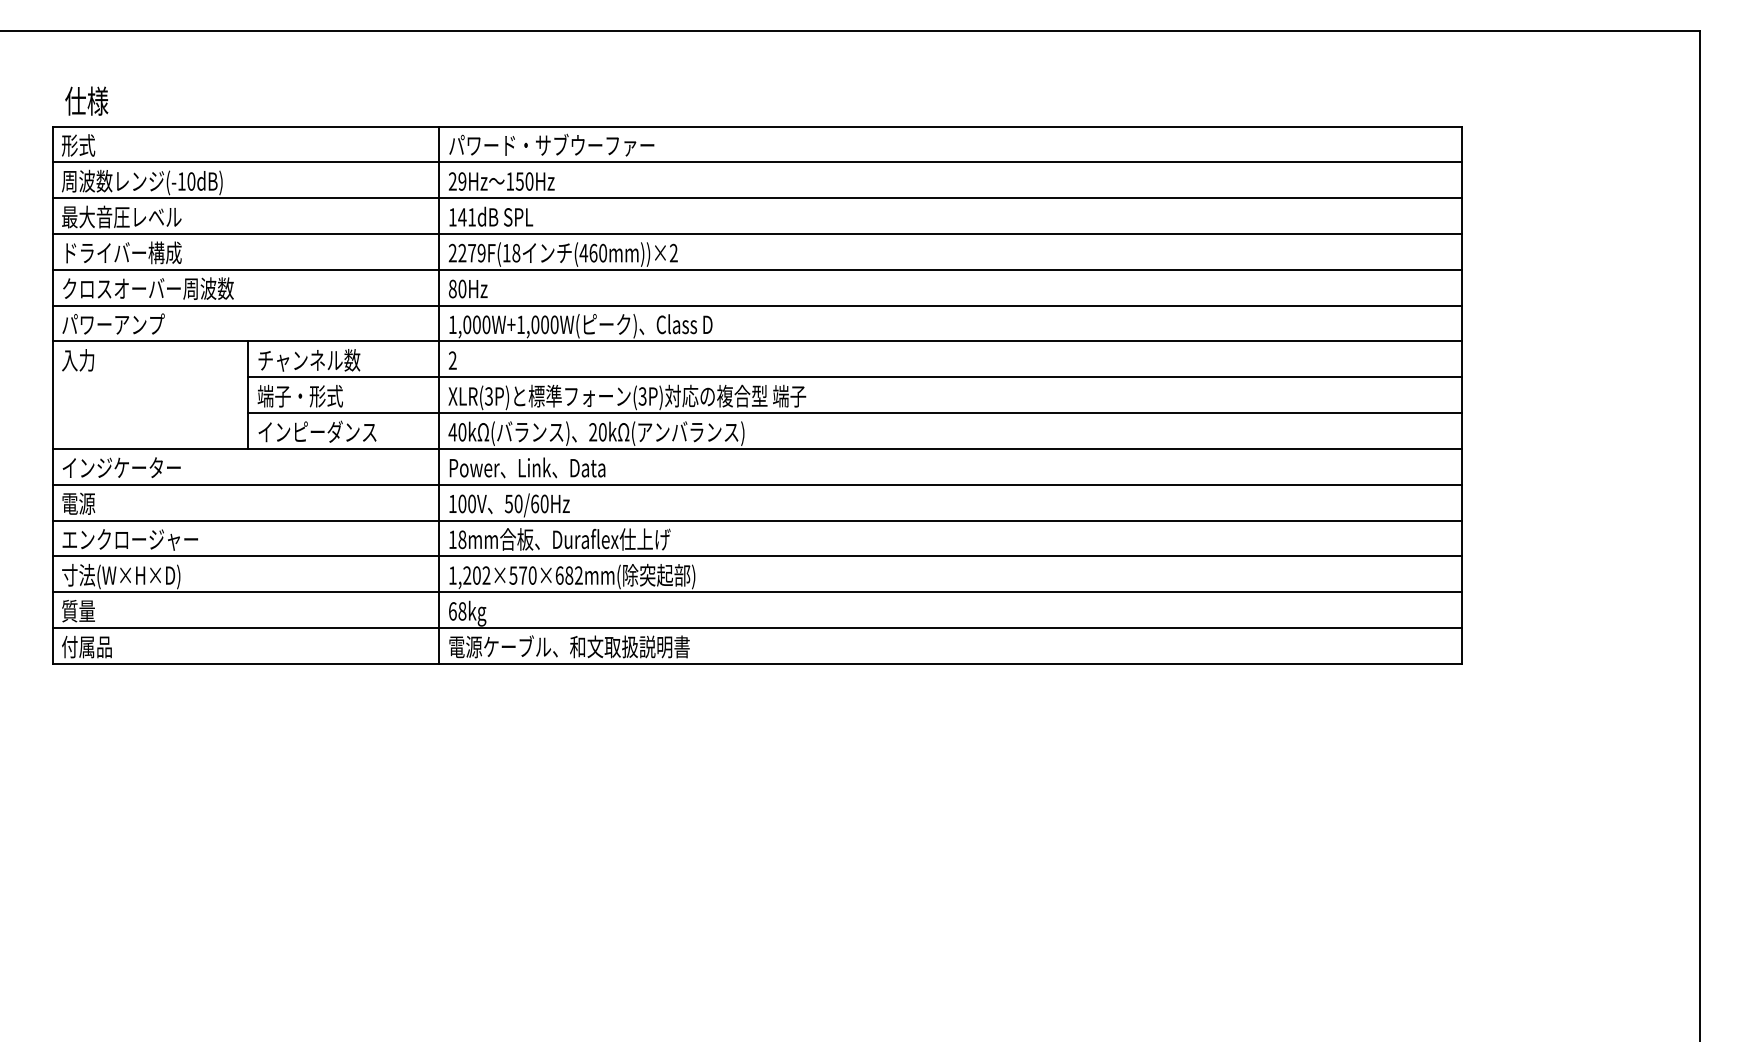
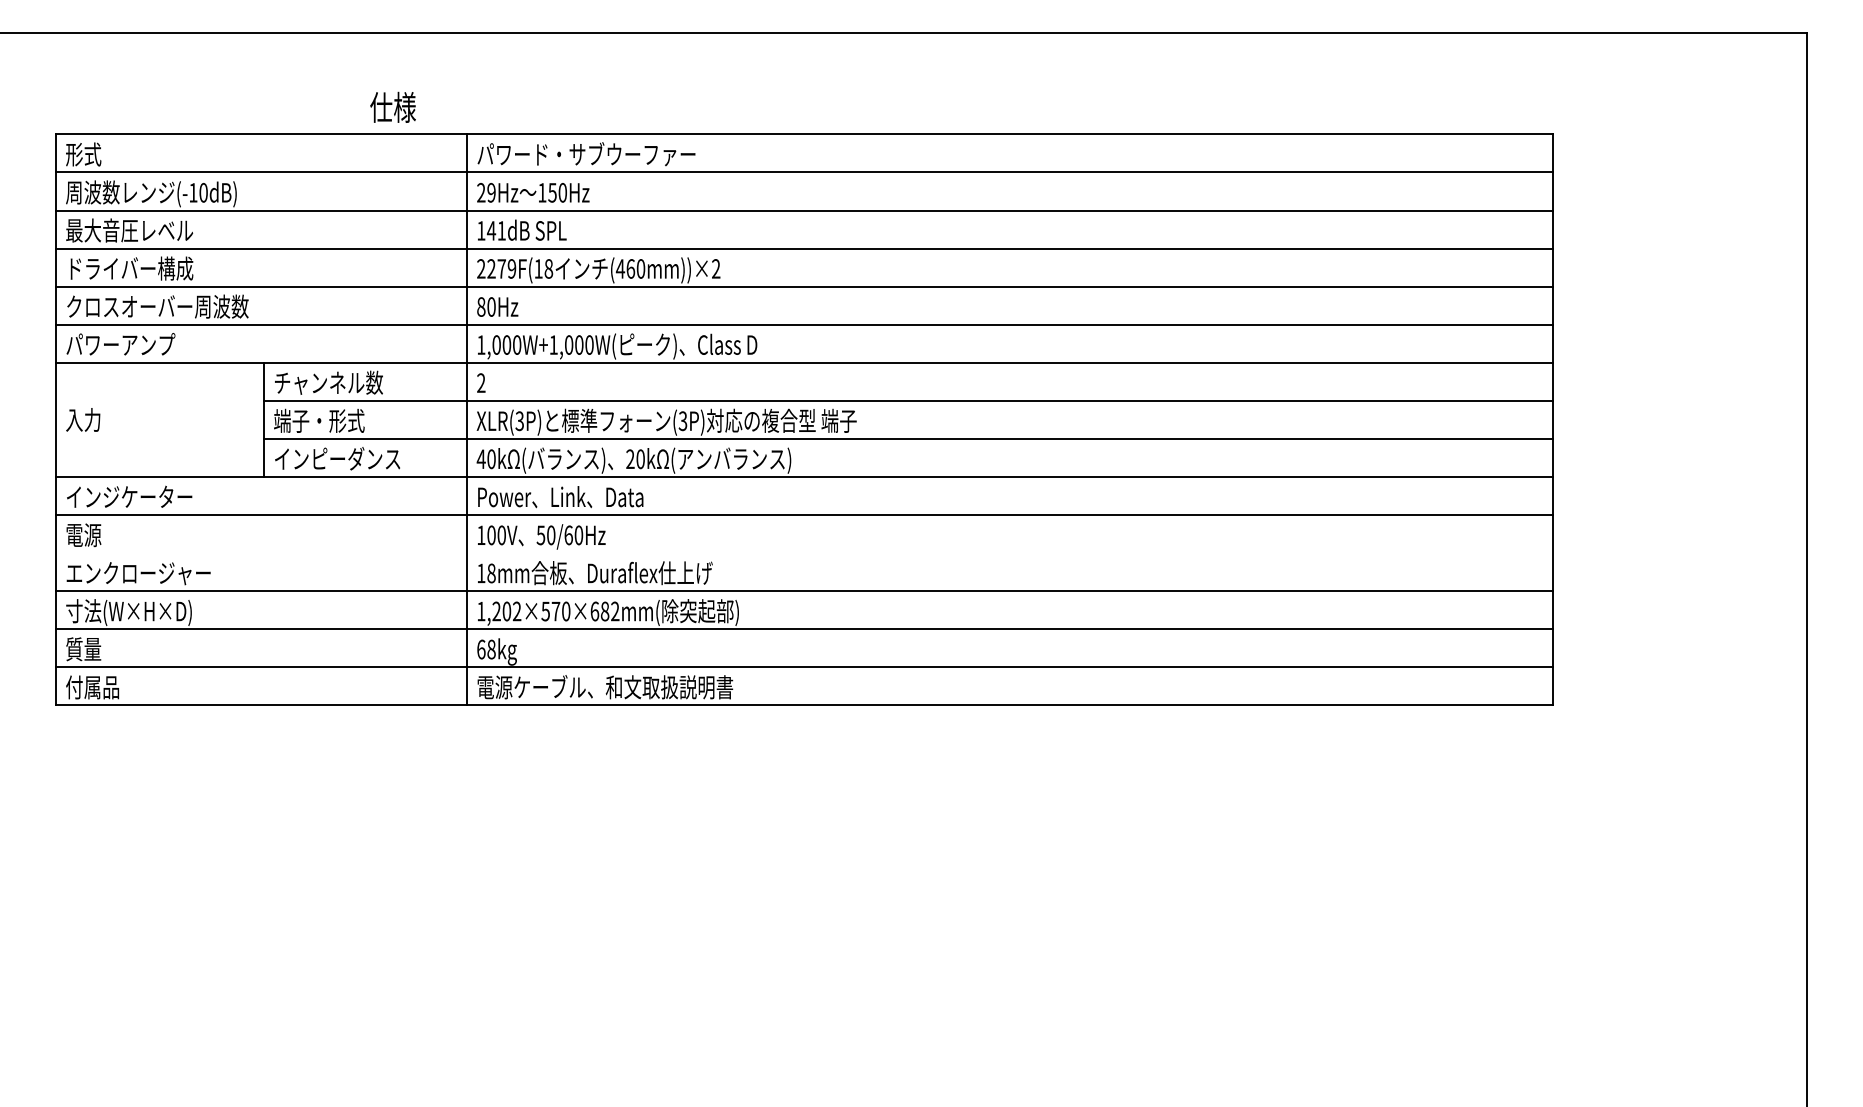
text: (86, 100) -> (392, 106), moved
text: (78, 360) -> (83, 420), moved
line: (756, 520) -> (804, 552), removed

